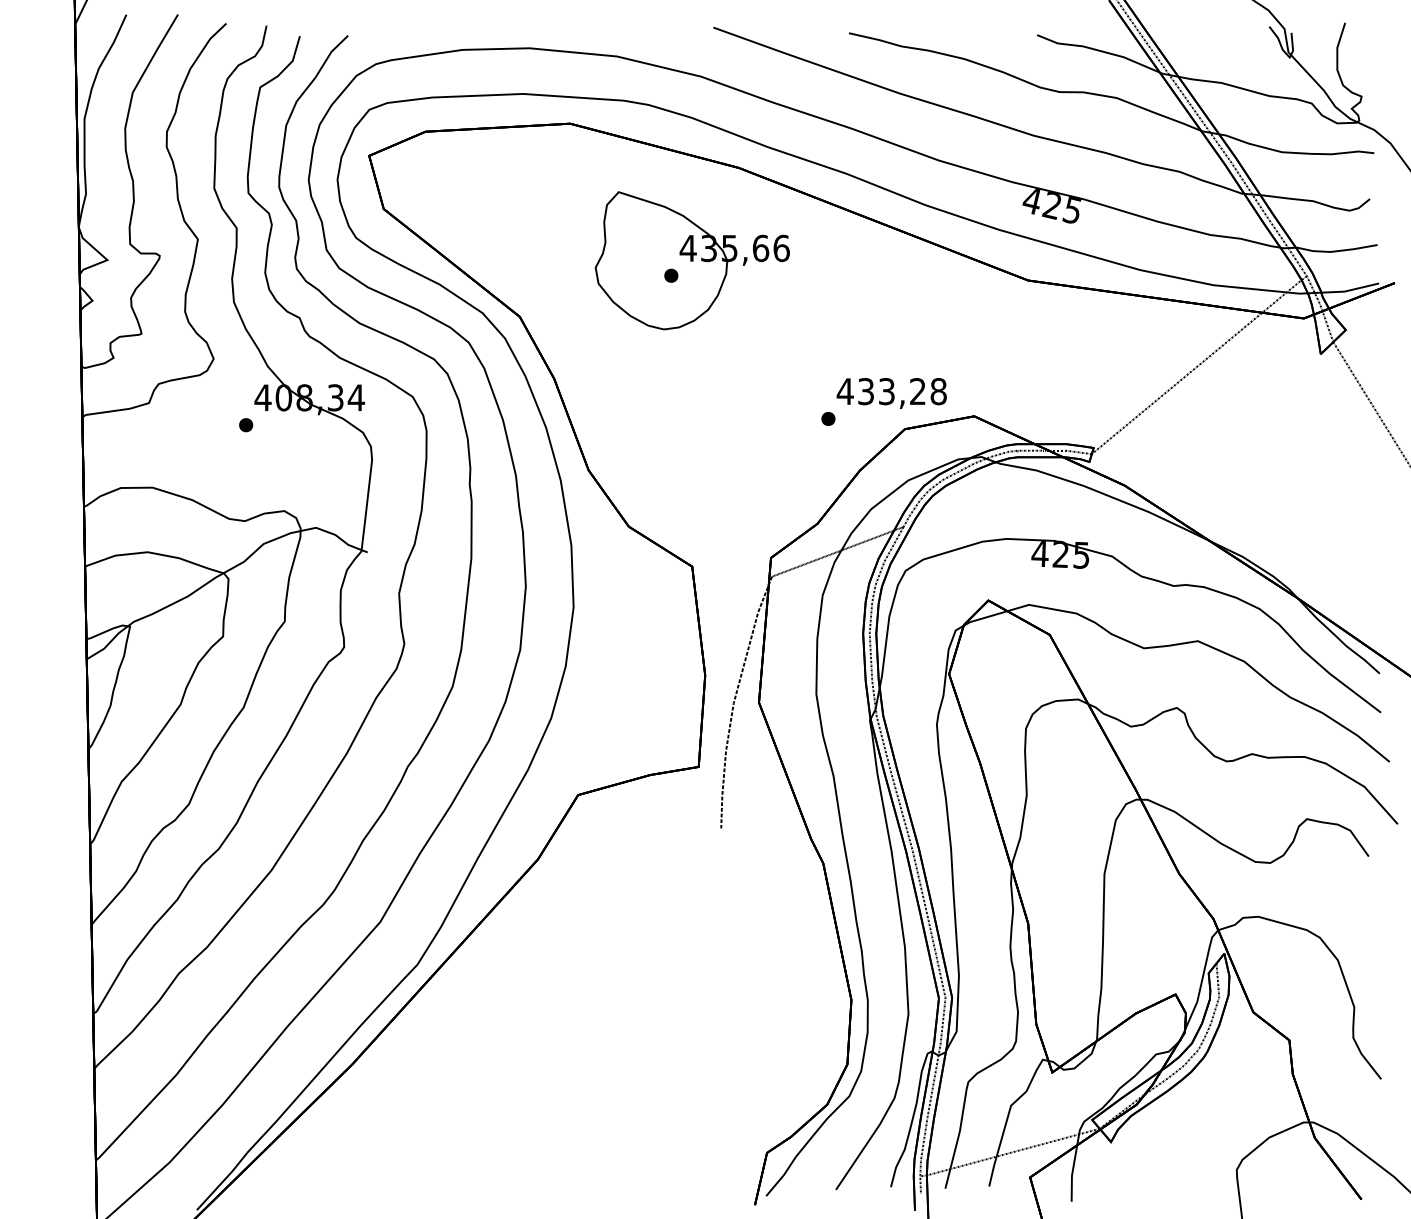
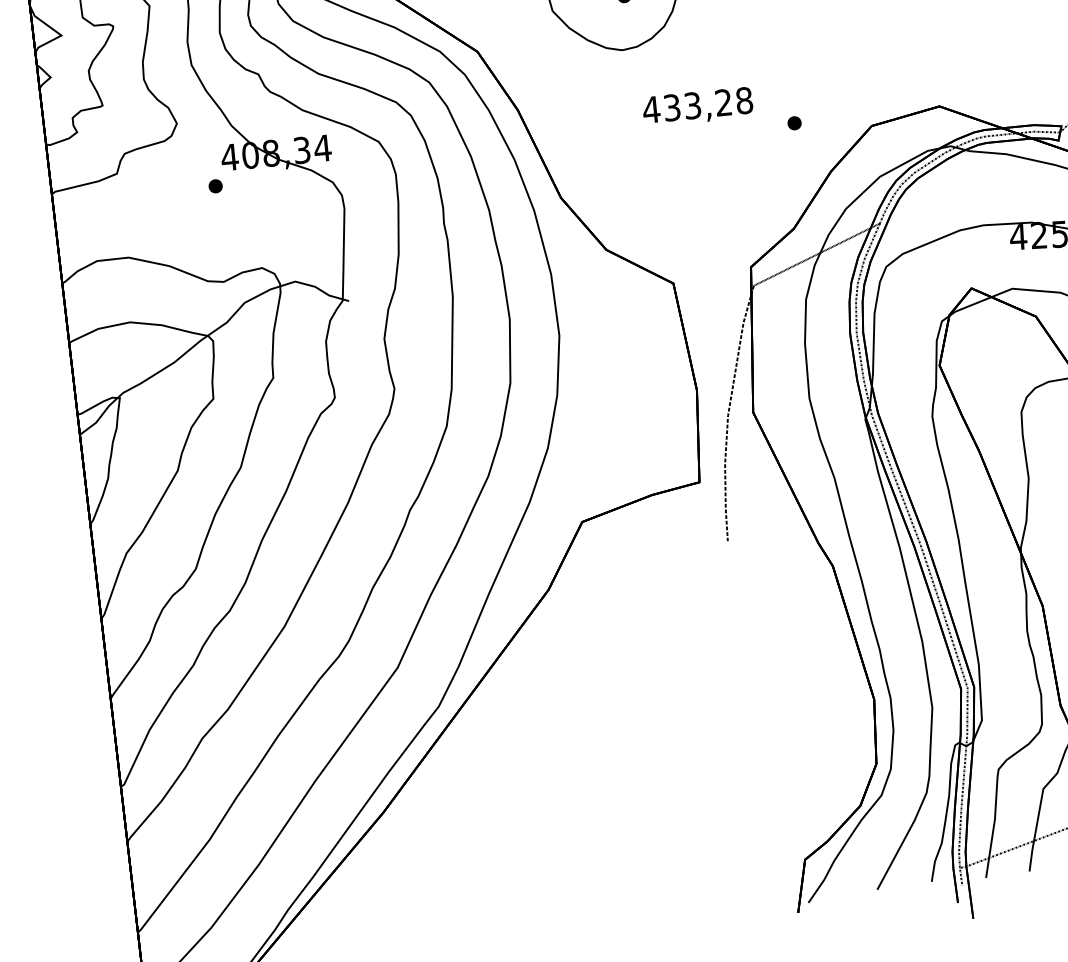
text: (891, 393) -> (697, 107), moved

